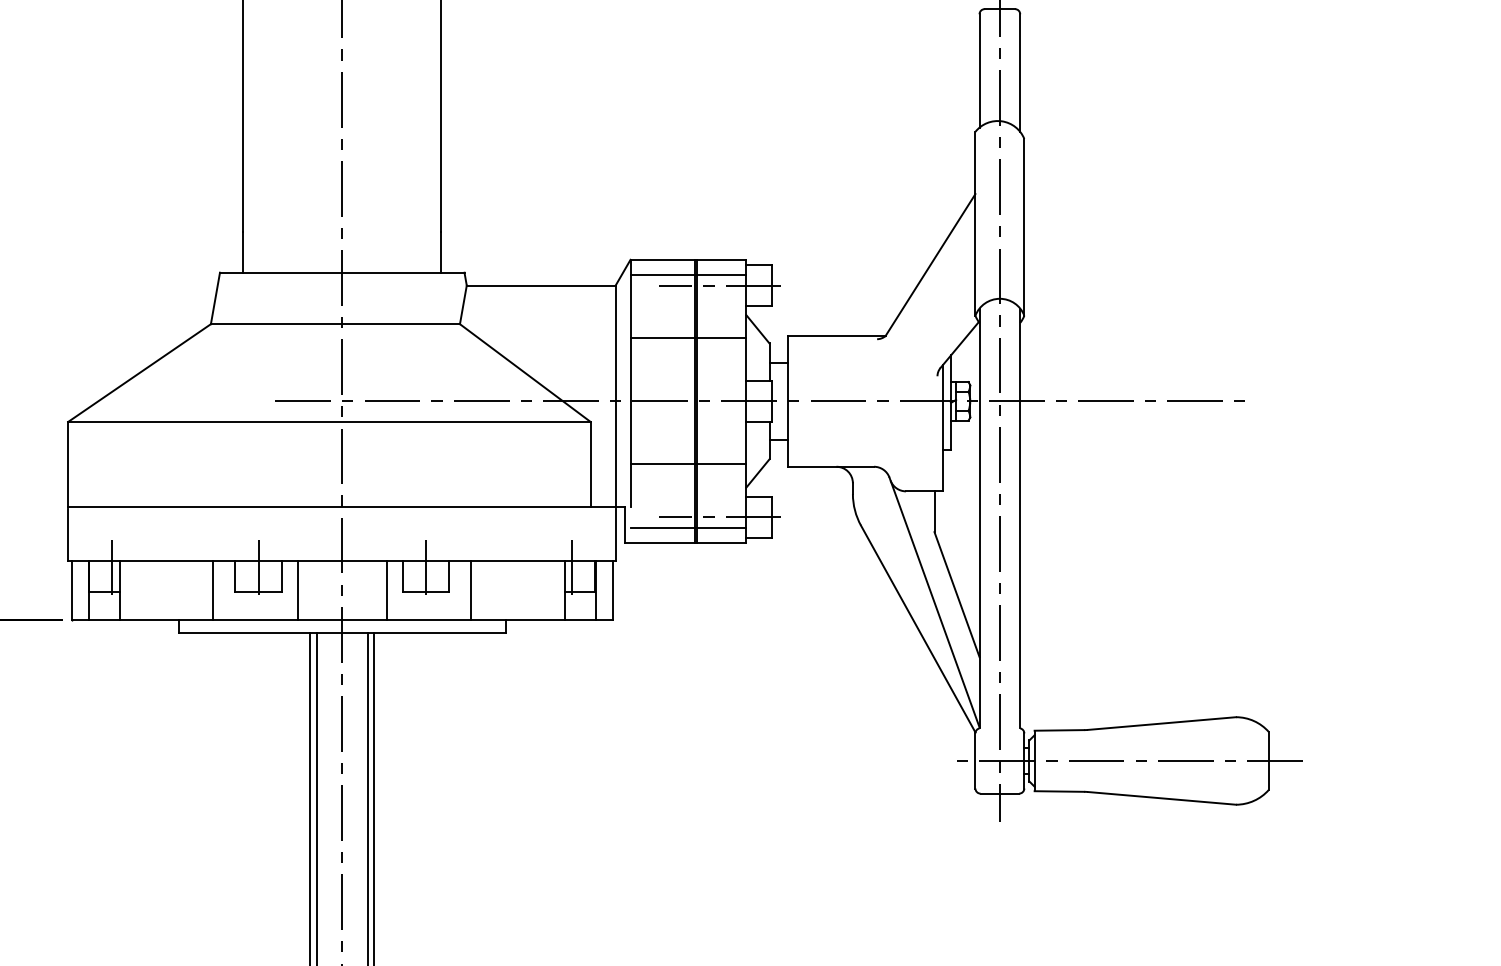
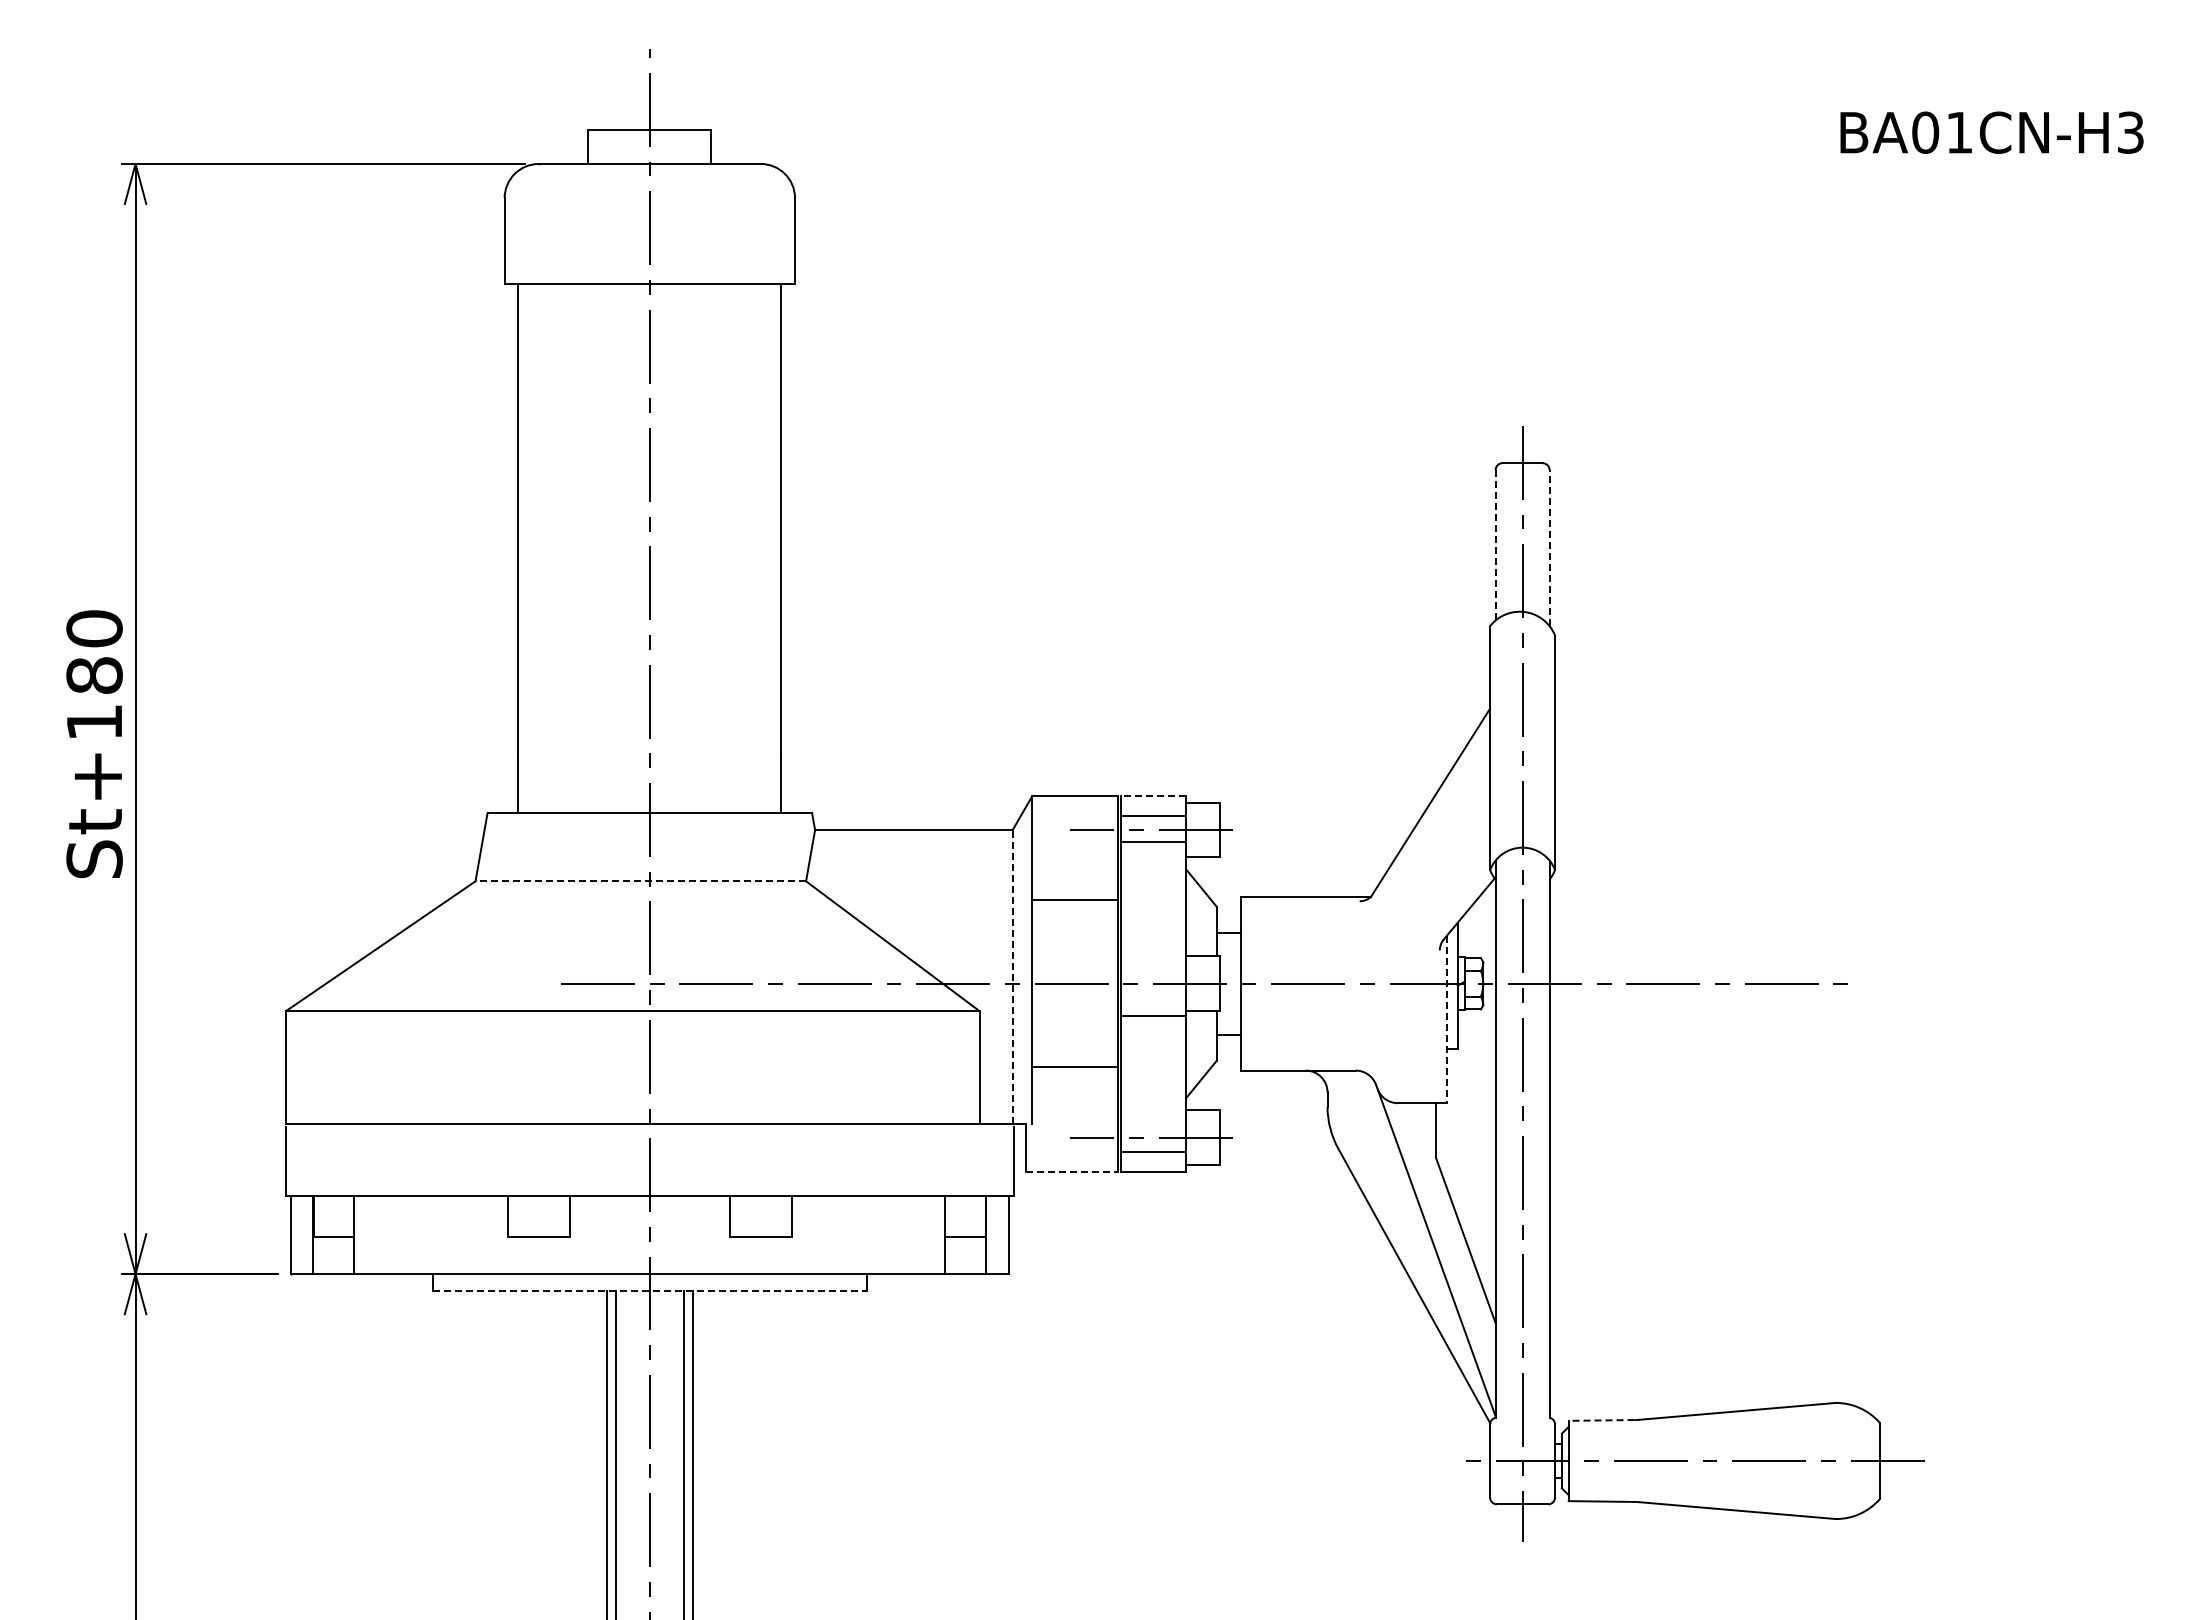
line: (979, 70) -> (1495, 544), solid -> dashed
line: (1020, 72) -> (1549, 547), solid -> dashed
line: (721, 259) -> (1153, 795), solid -> dashed
line: (662, 274) -> (1074, 815), removed
line: (335, 324) -> (640, 881), solid -> dashed
line: (721, 338) -> (1153, 842), moved
line: (615, 395) -> (1012, 976), solid -> dashed
line: (942, 428) -> (1446, 1019), solid -> dashed
line: (721, 464) -> (1153, 1016), moved
line: (662, 528) -> (1074, 1152), removed
line: (660, 542) -> (1072, 1171), solid -> dashed
line: (112, 569) -> (344, 1207), removed
line: (258, 569) -> (538, 1207), removed
line: (425, 569) -> (760, 1207), removed
line: (571, 569) -> (954, 1207), removed
line: (213, 590) -> (478, 1234), removed
line: (297, 590) -> (590, 1234), removed
line: (386, 590) -> (708, 1234), removed
line: (471, 590) -> (821, 1234), removed
line: (342, 633) -> (649, 1291), solid -> dashed
line: (1059, 730) -> (1601, 1420), solid -> dashed

